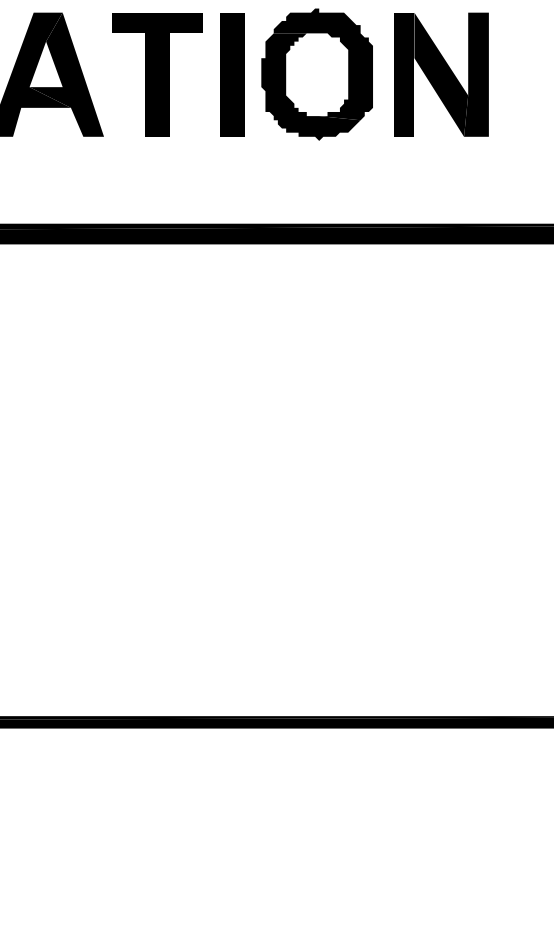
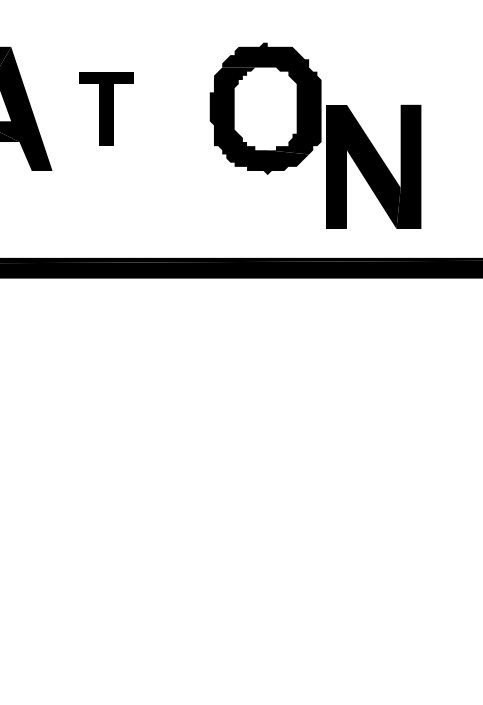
part: (157, 74) -> (105, 108), size x0.6
fill: (231, 74) -> (179, 108), removed
part: (441, 74) -> (373, 166), moved

